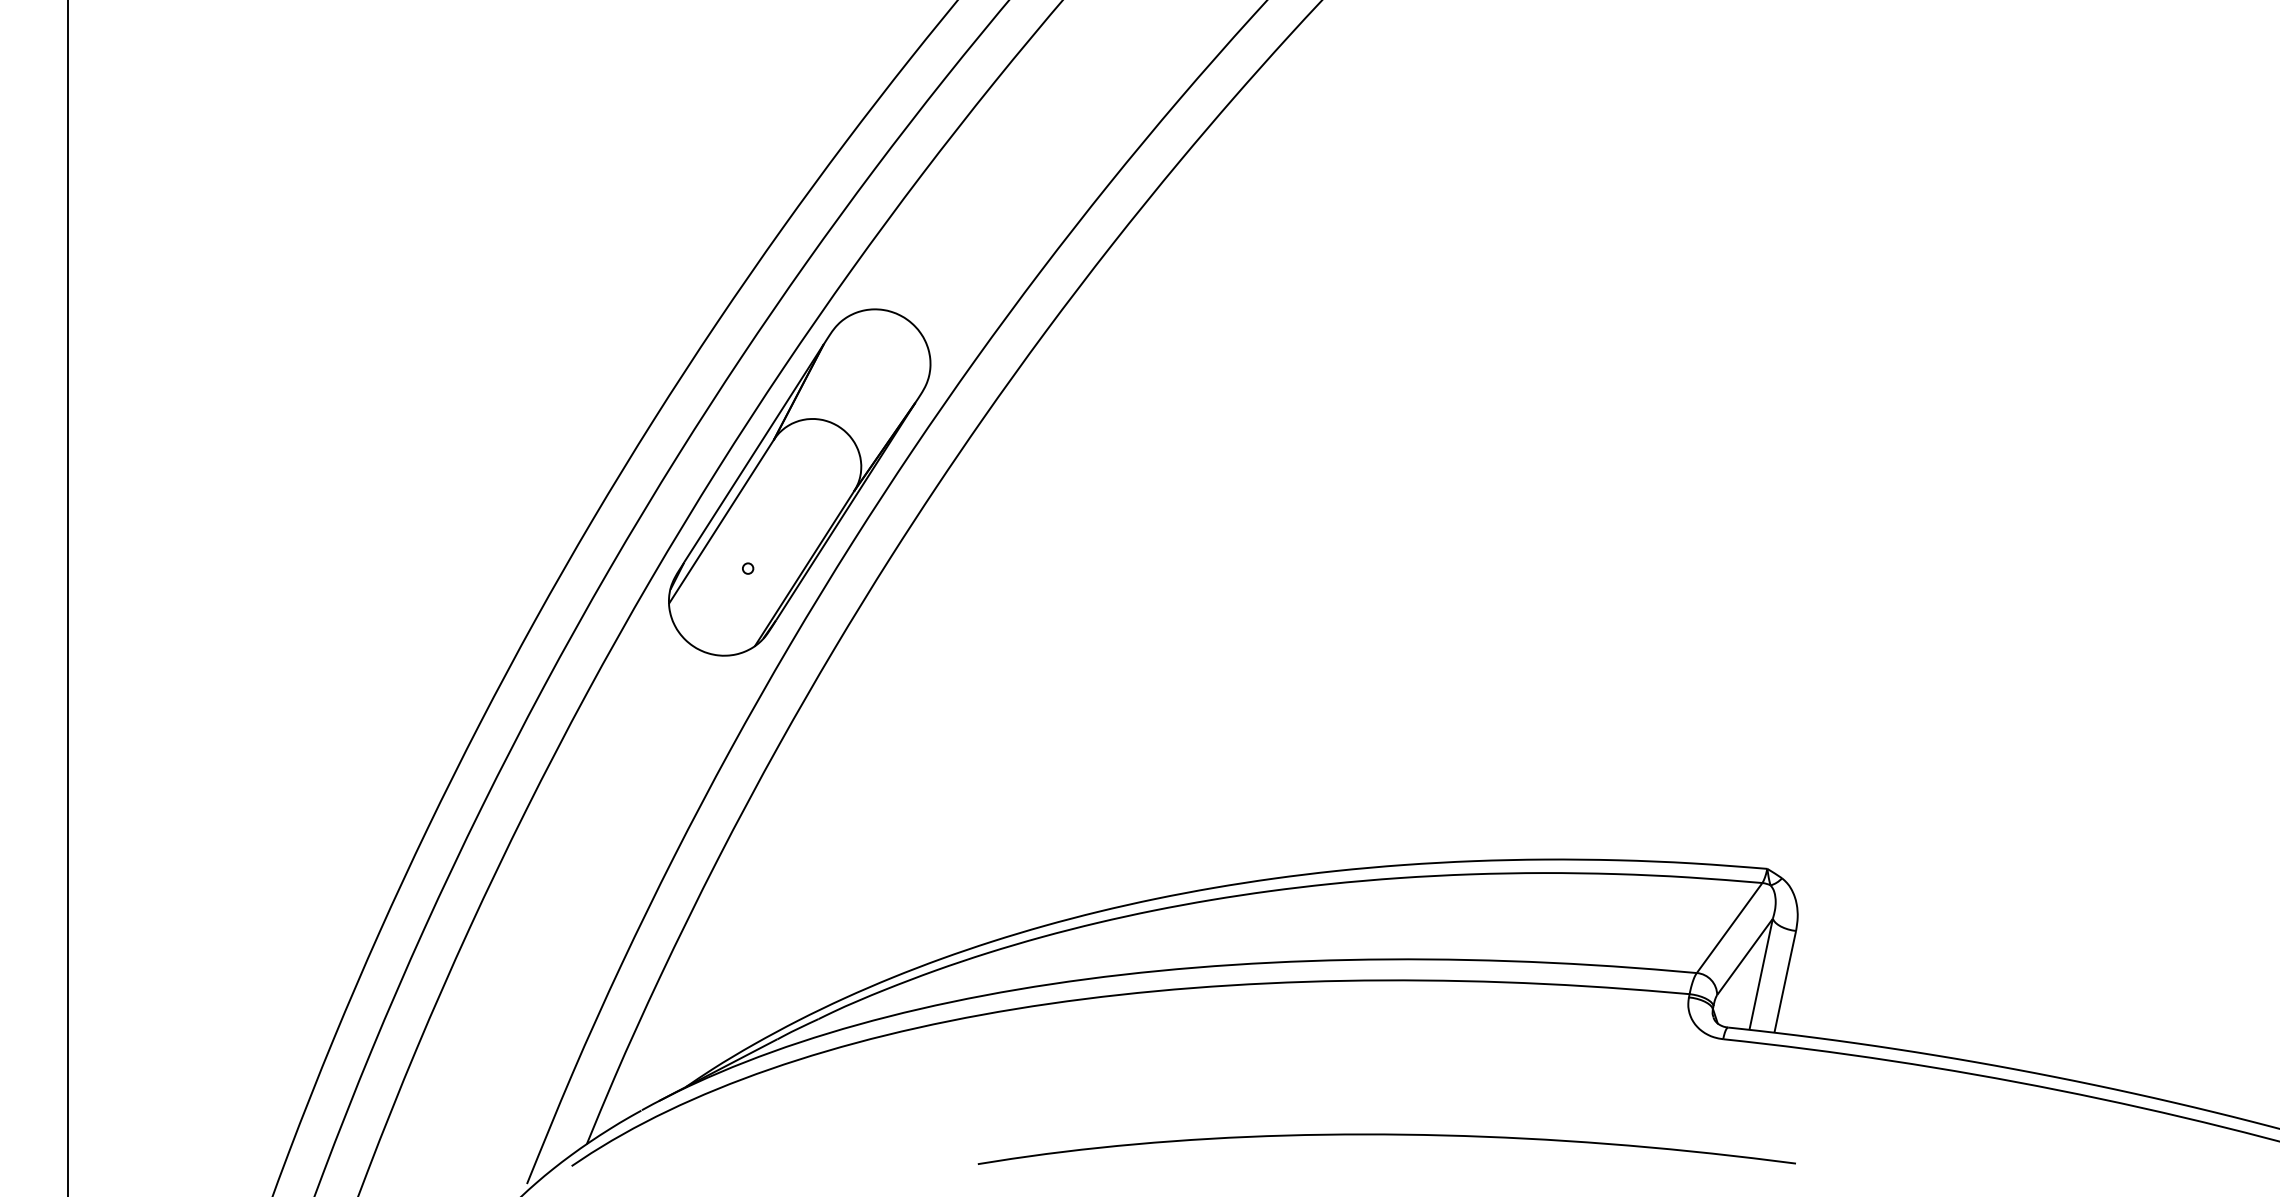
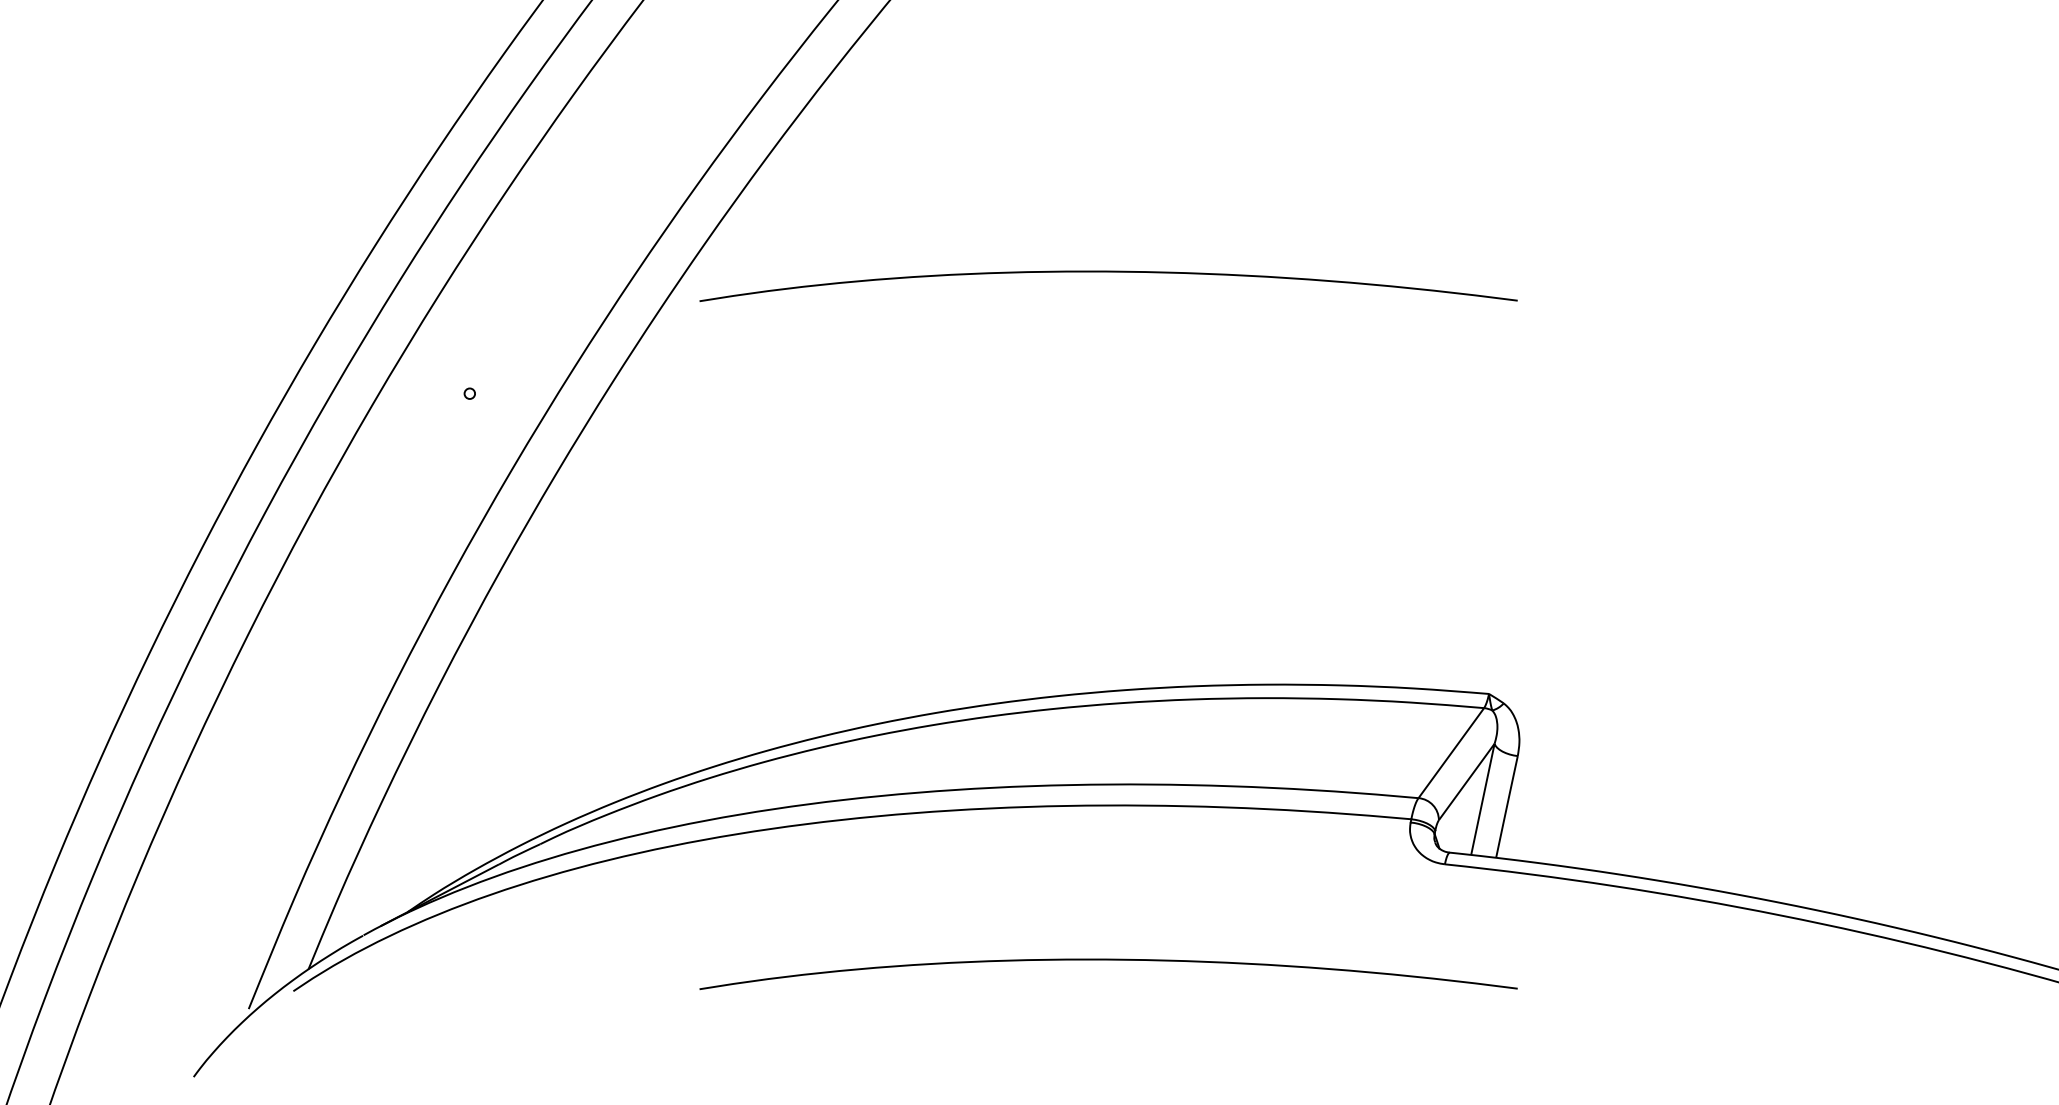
curve: (1386, 447) -> (1108, 272), added
part: (799, 482) -> (521, 307), removed

